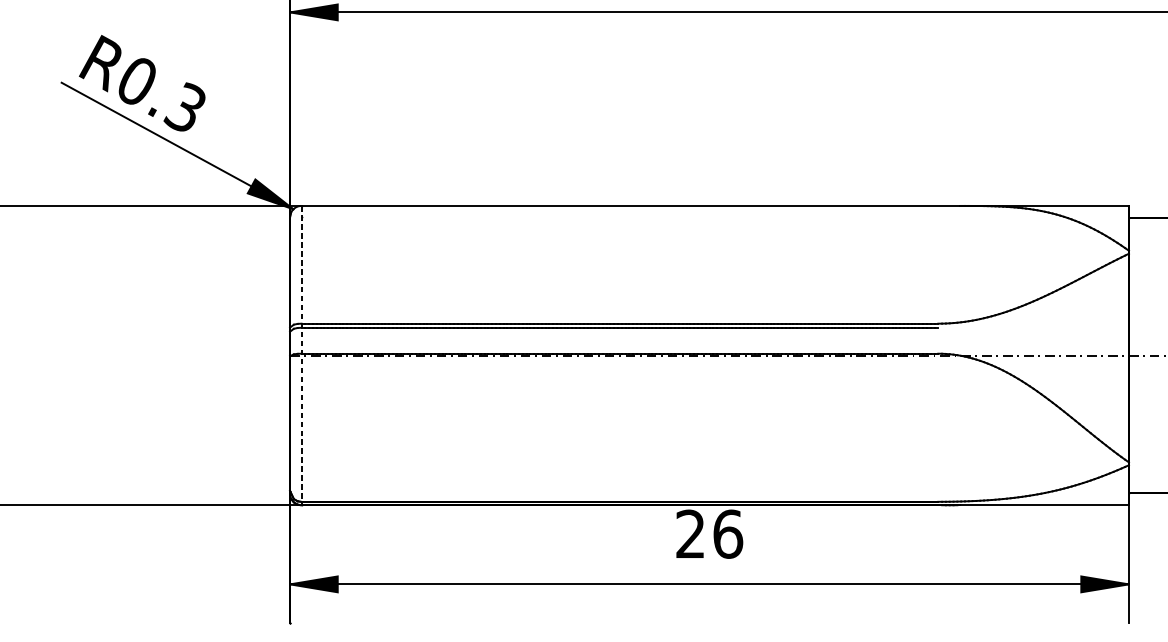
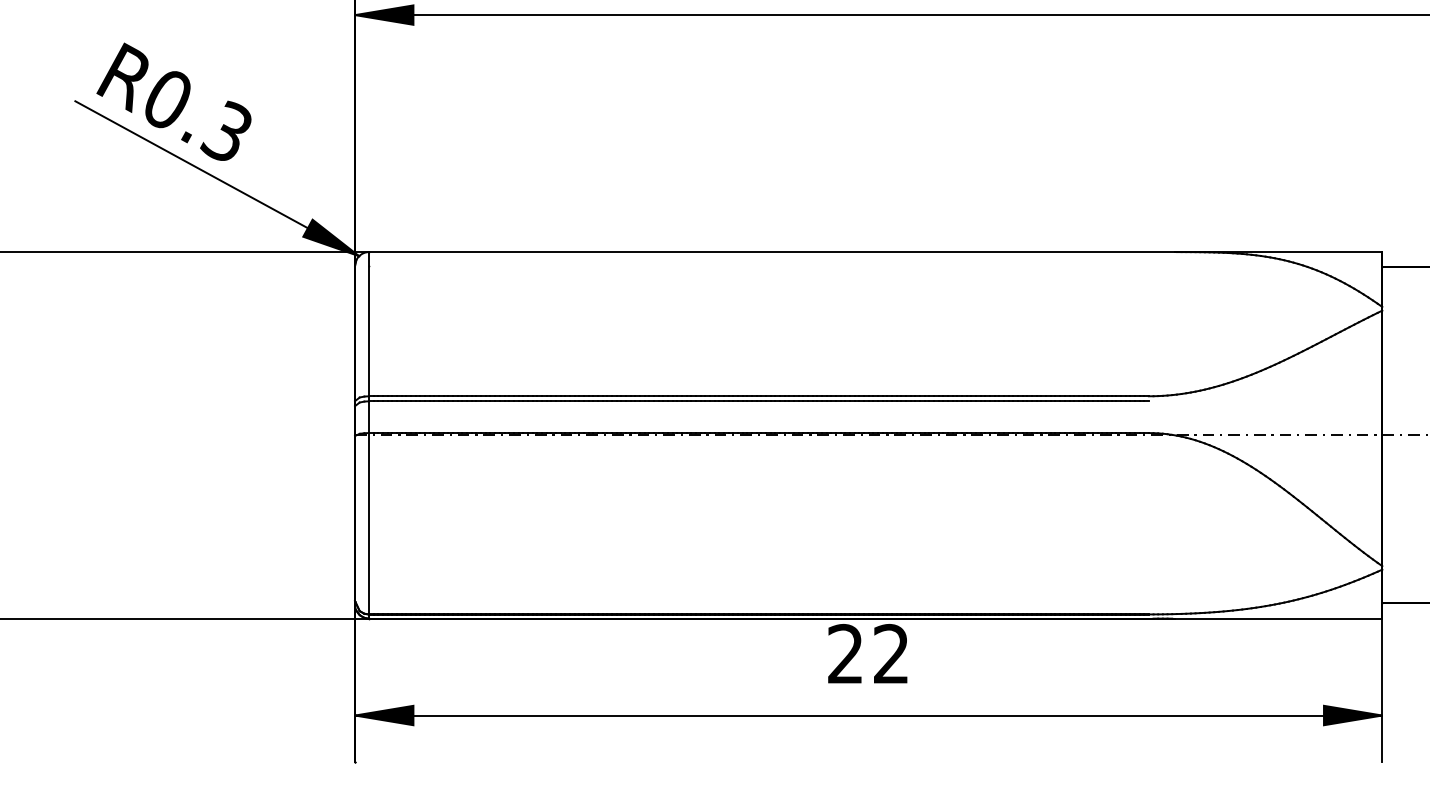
line: (301, 355) -> (369, 435), dashed -> solid
text: (728, 533) -> (891, 653), 26 -> 22

